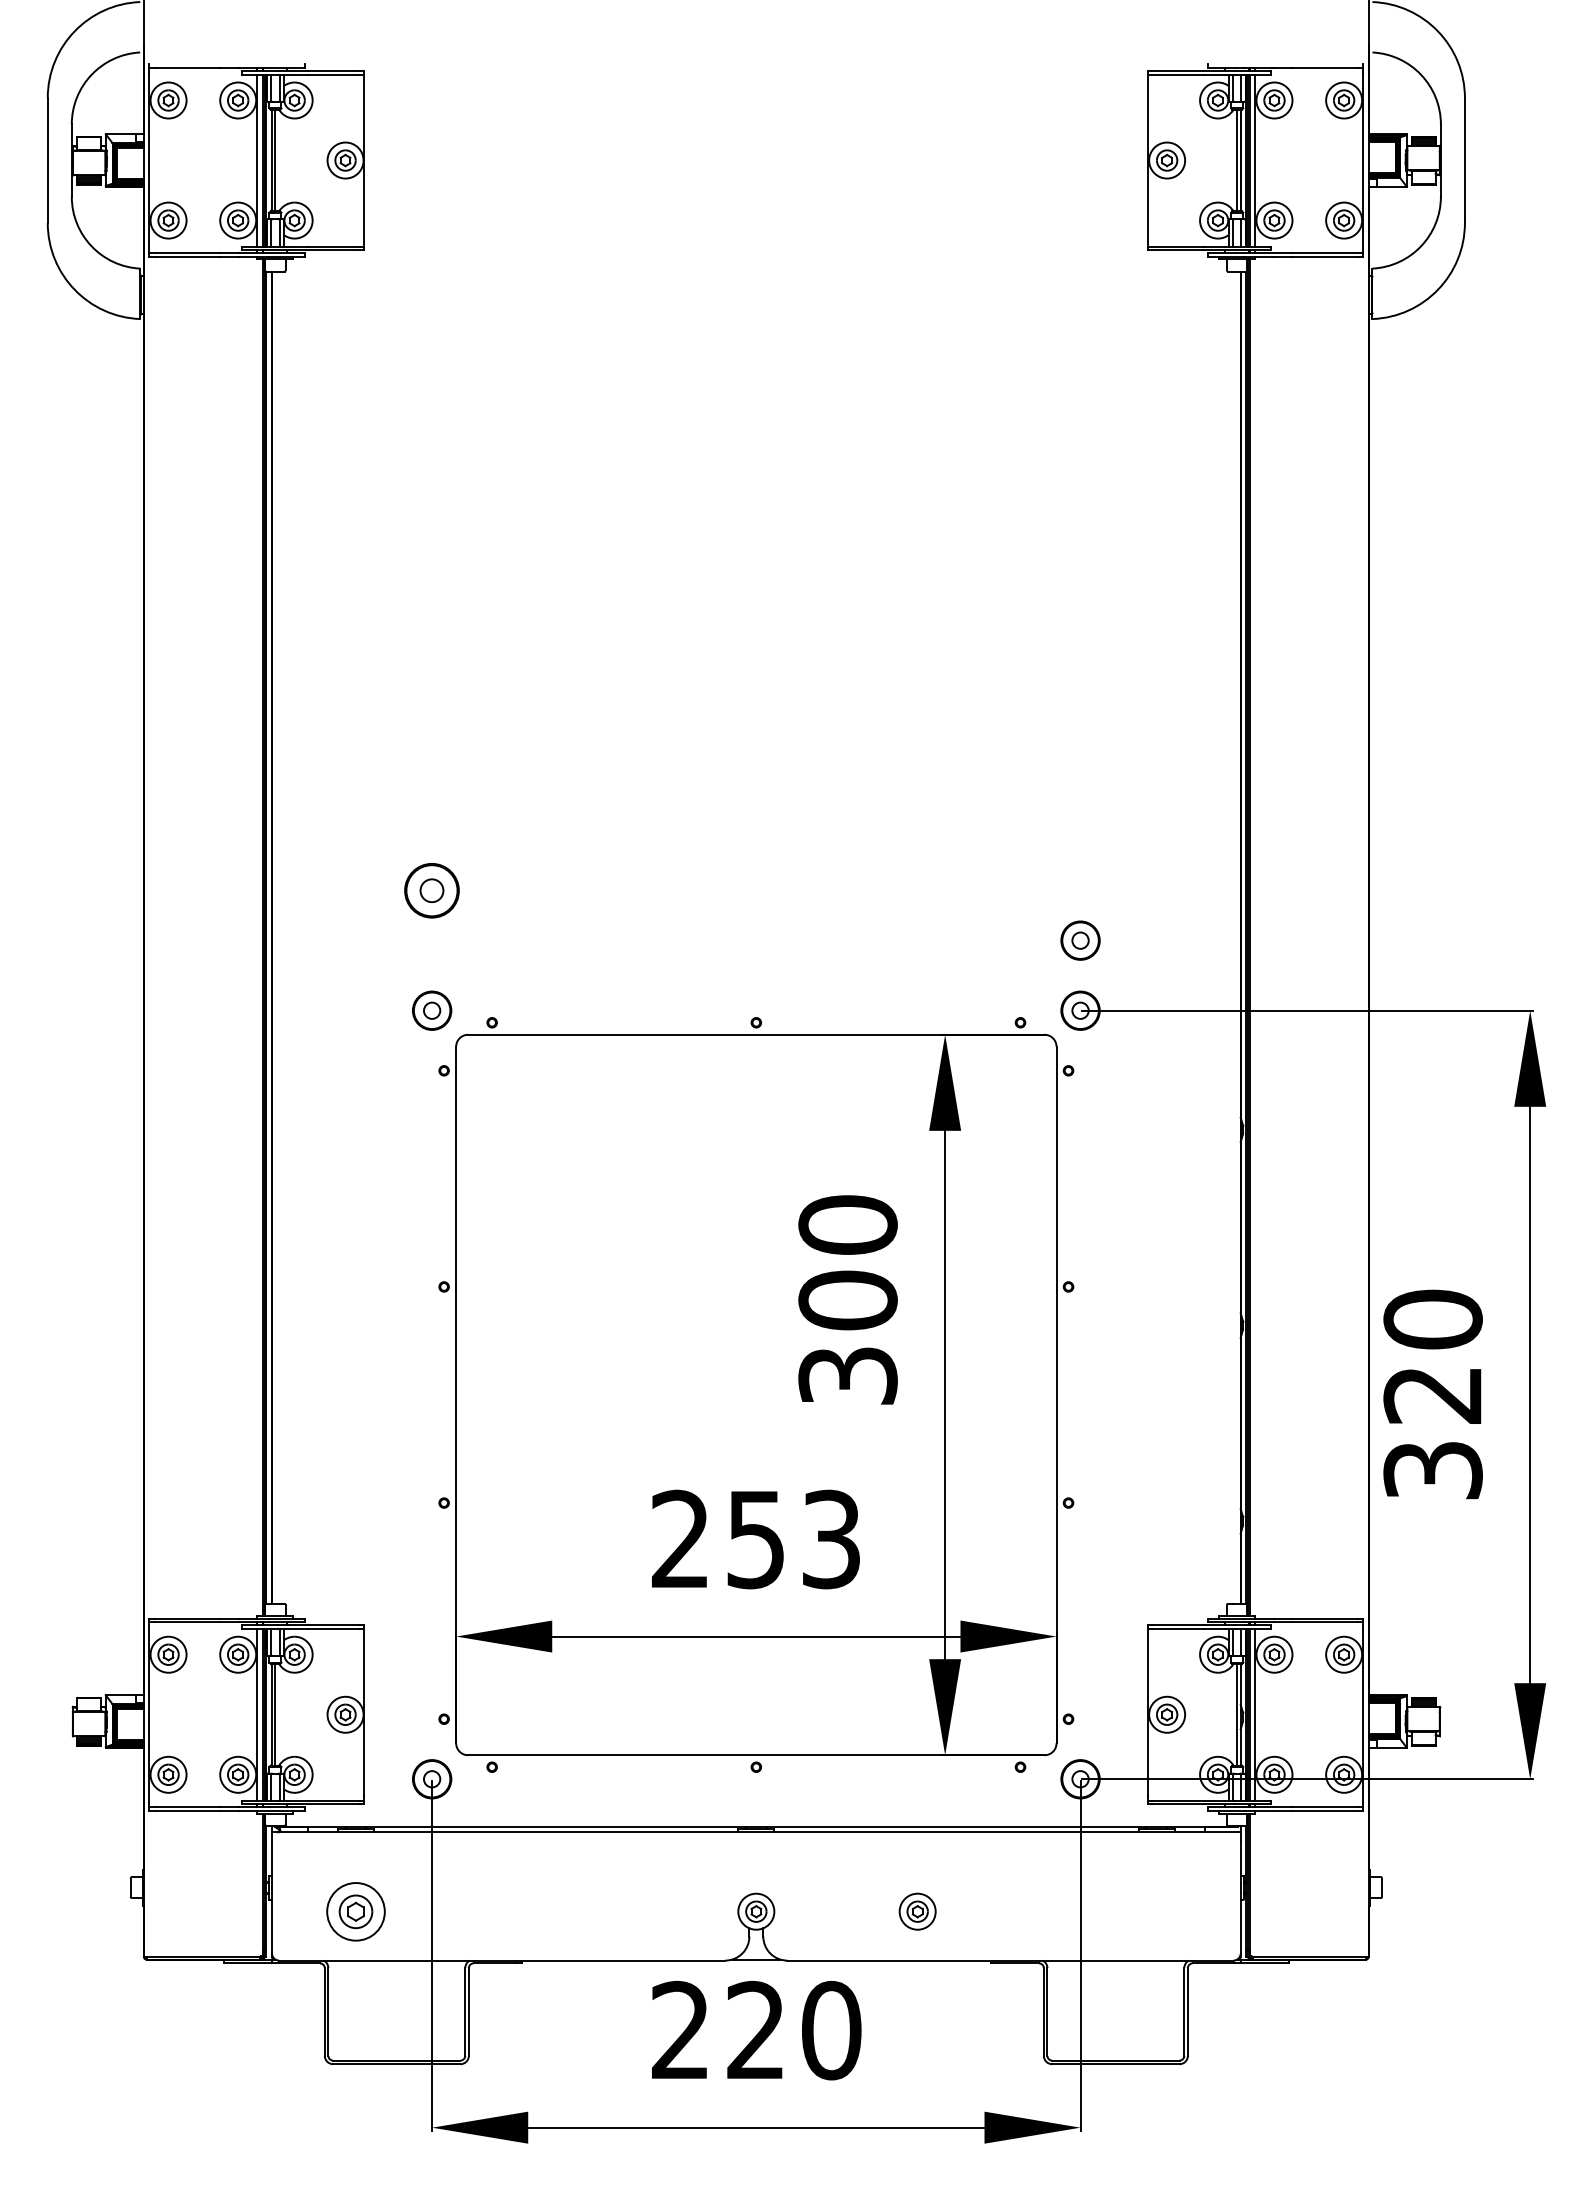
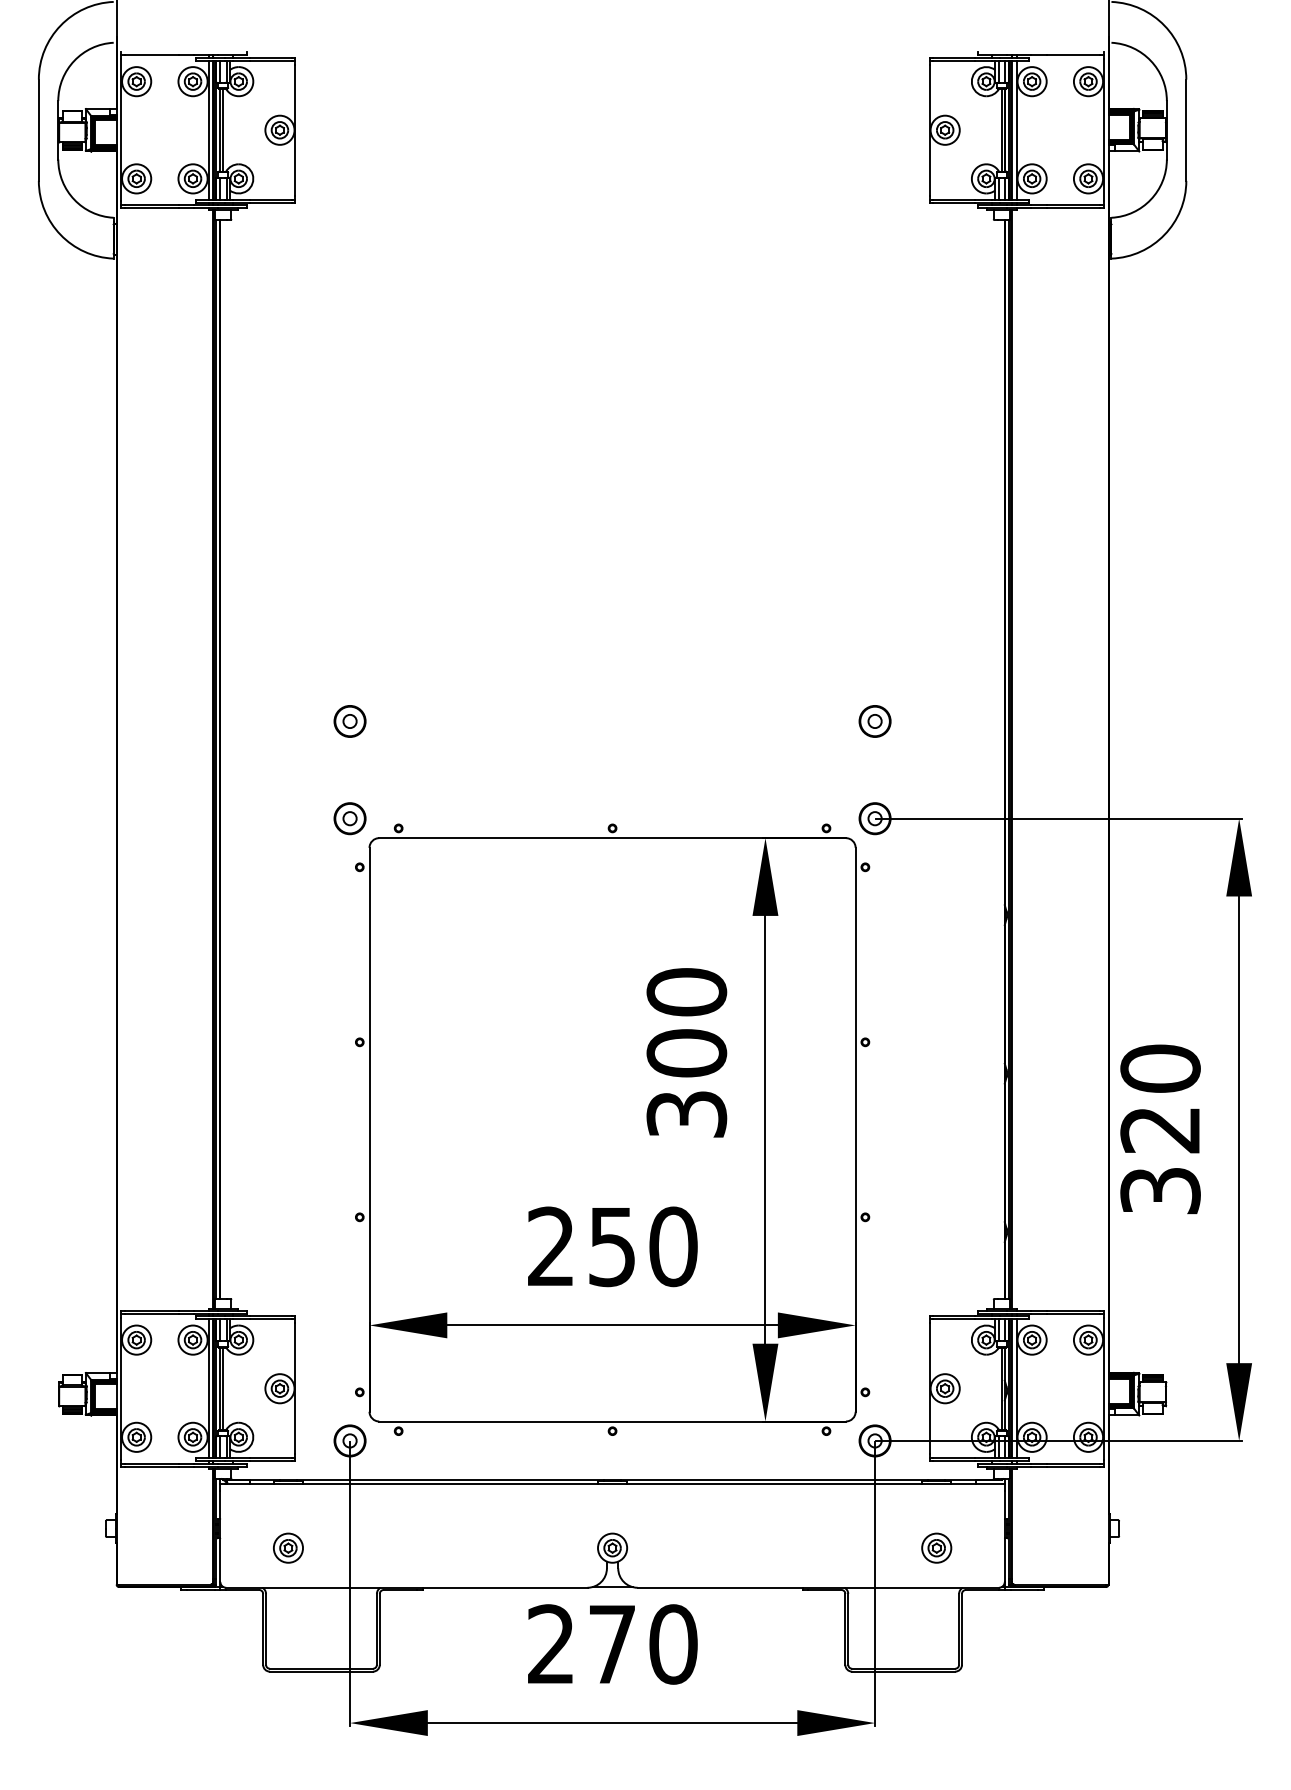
part: (432, 890) -> (350, 721), size x0.71
part: (1080, 940) -> (875, 721), moved
text: (831, 1539) -> (673, 1246), 253 -> 250
part: (355, 1911) -> (288, 1548), size x0.62
part: (917, 1911) -> (936, 1548), moved
text: (755, 2029) -> (611, 1643), 220 -> 270

